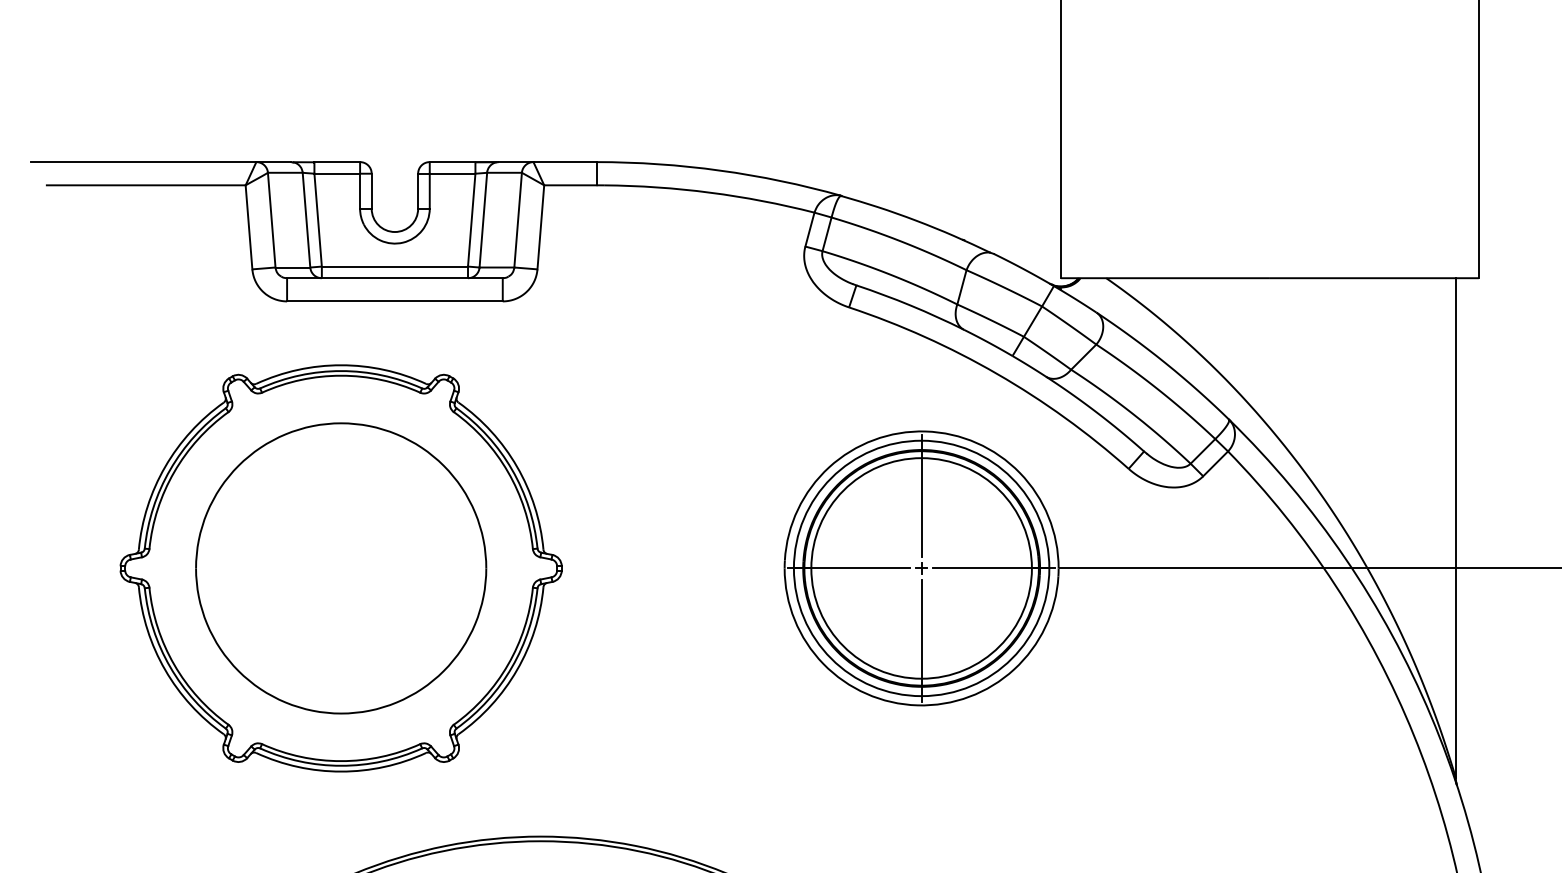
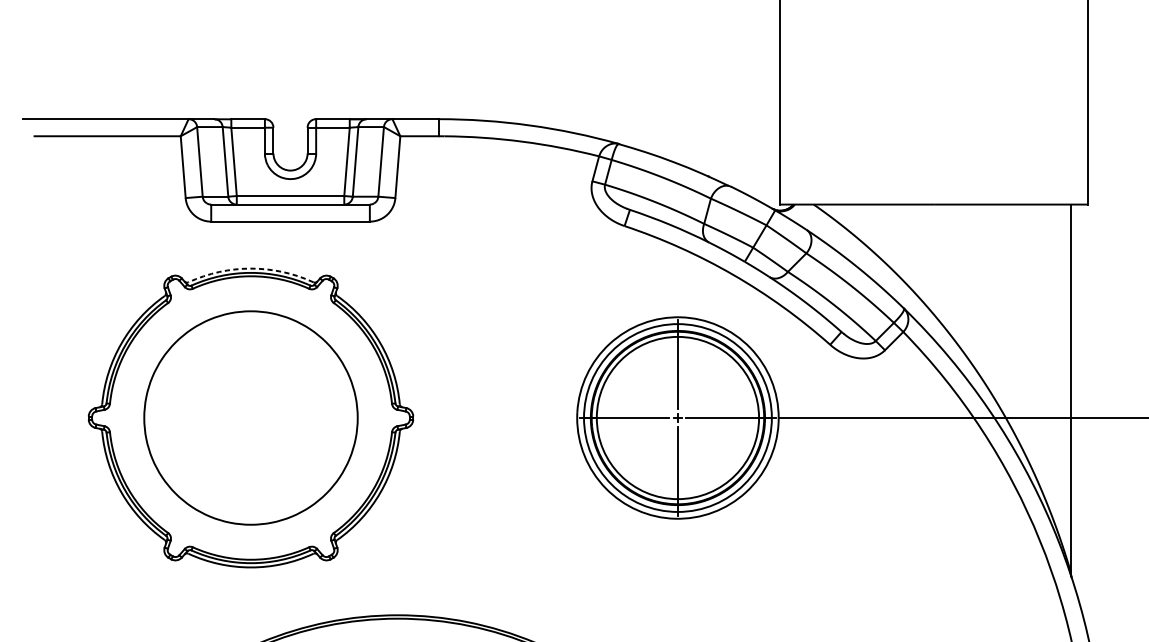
arc: (341, 365) -> (251, 268), solid -> dashed

